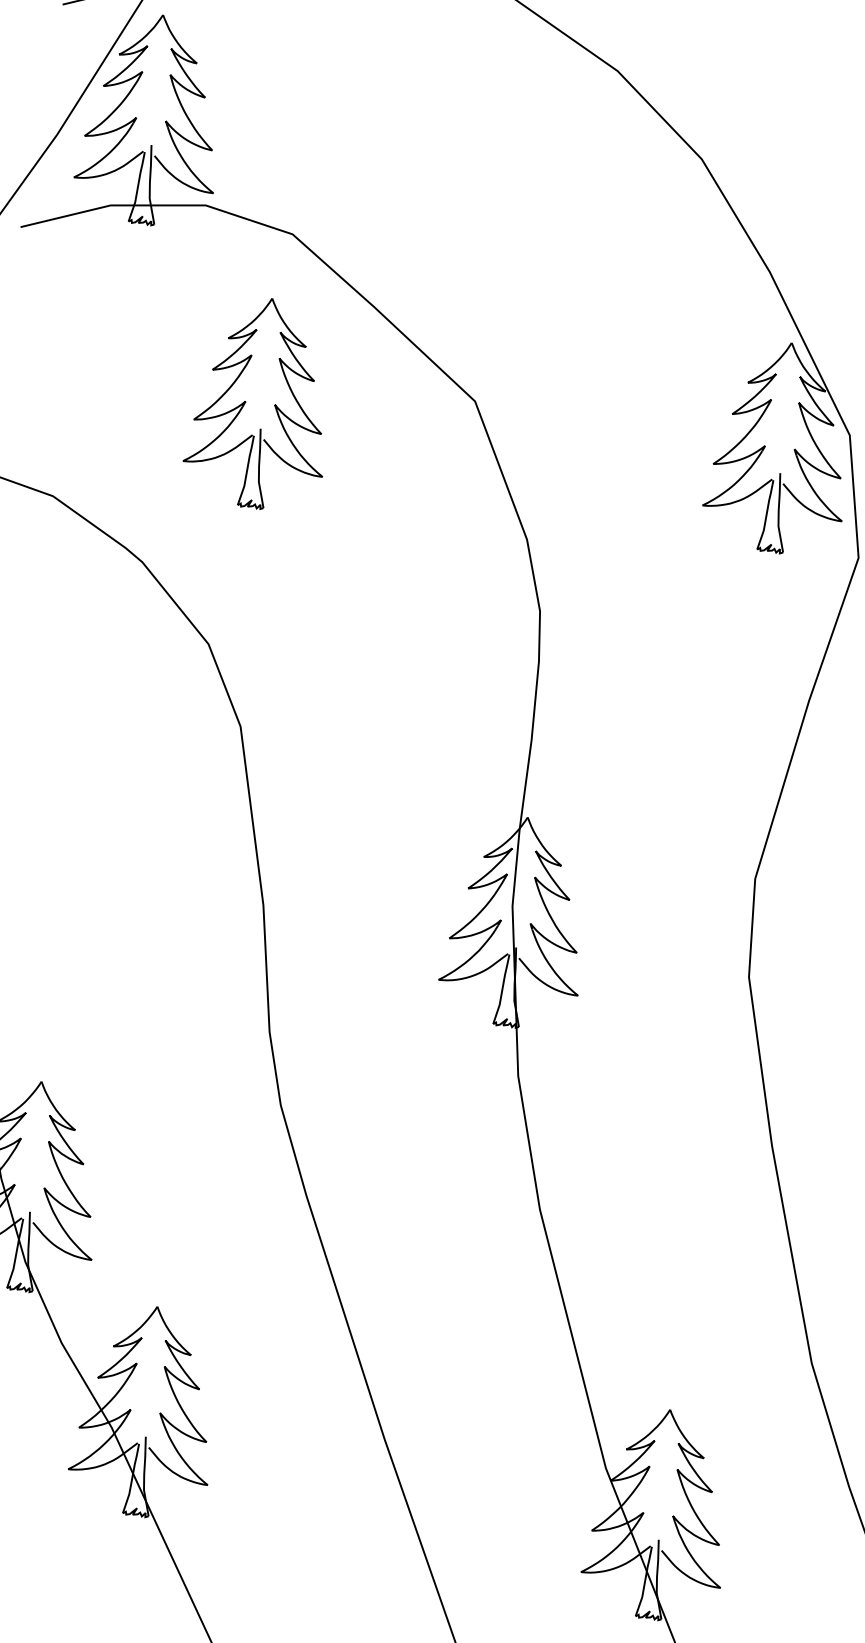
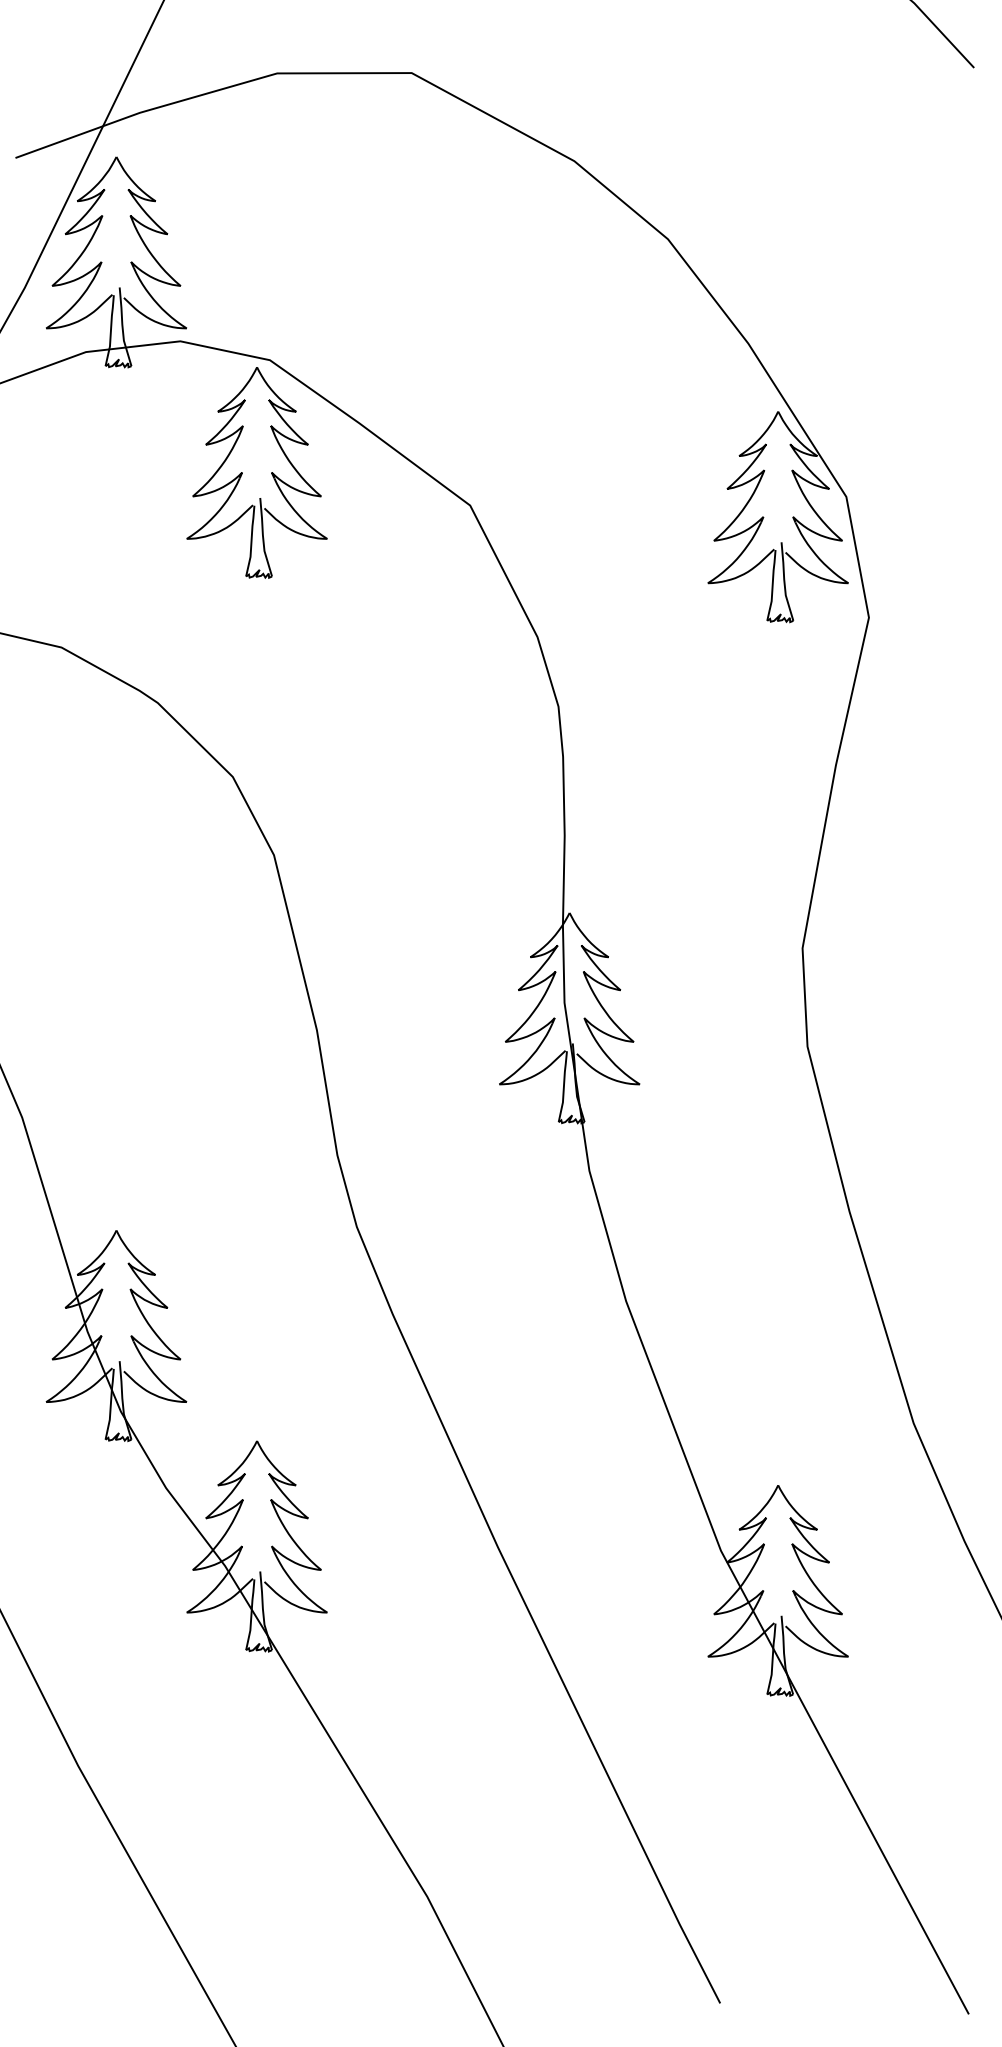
part: (245, 401) -> (242, 472), moved

